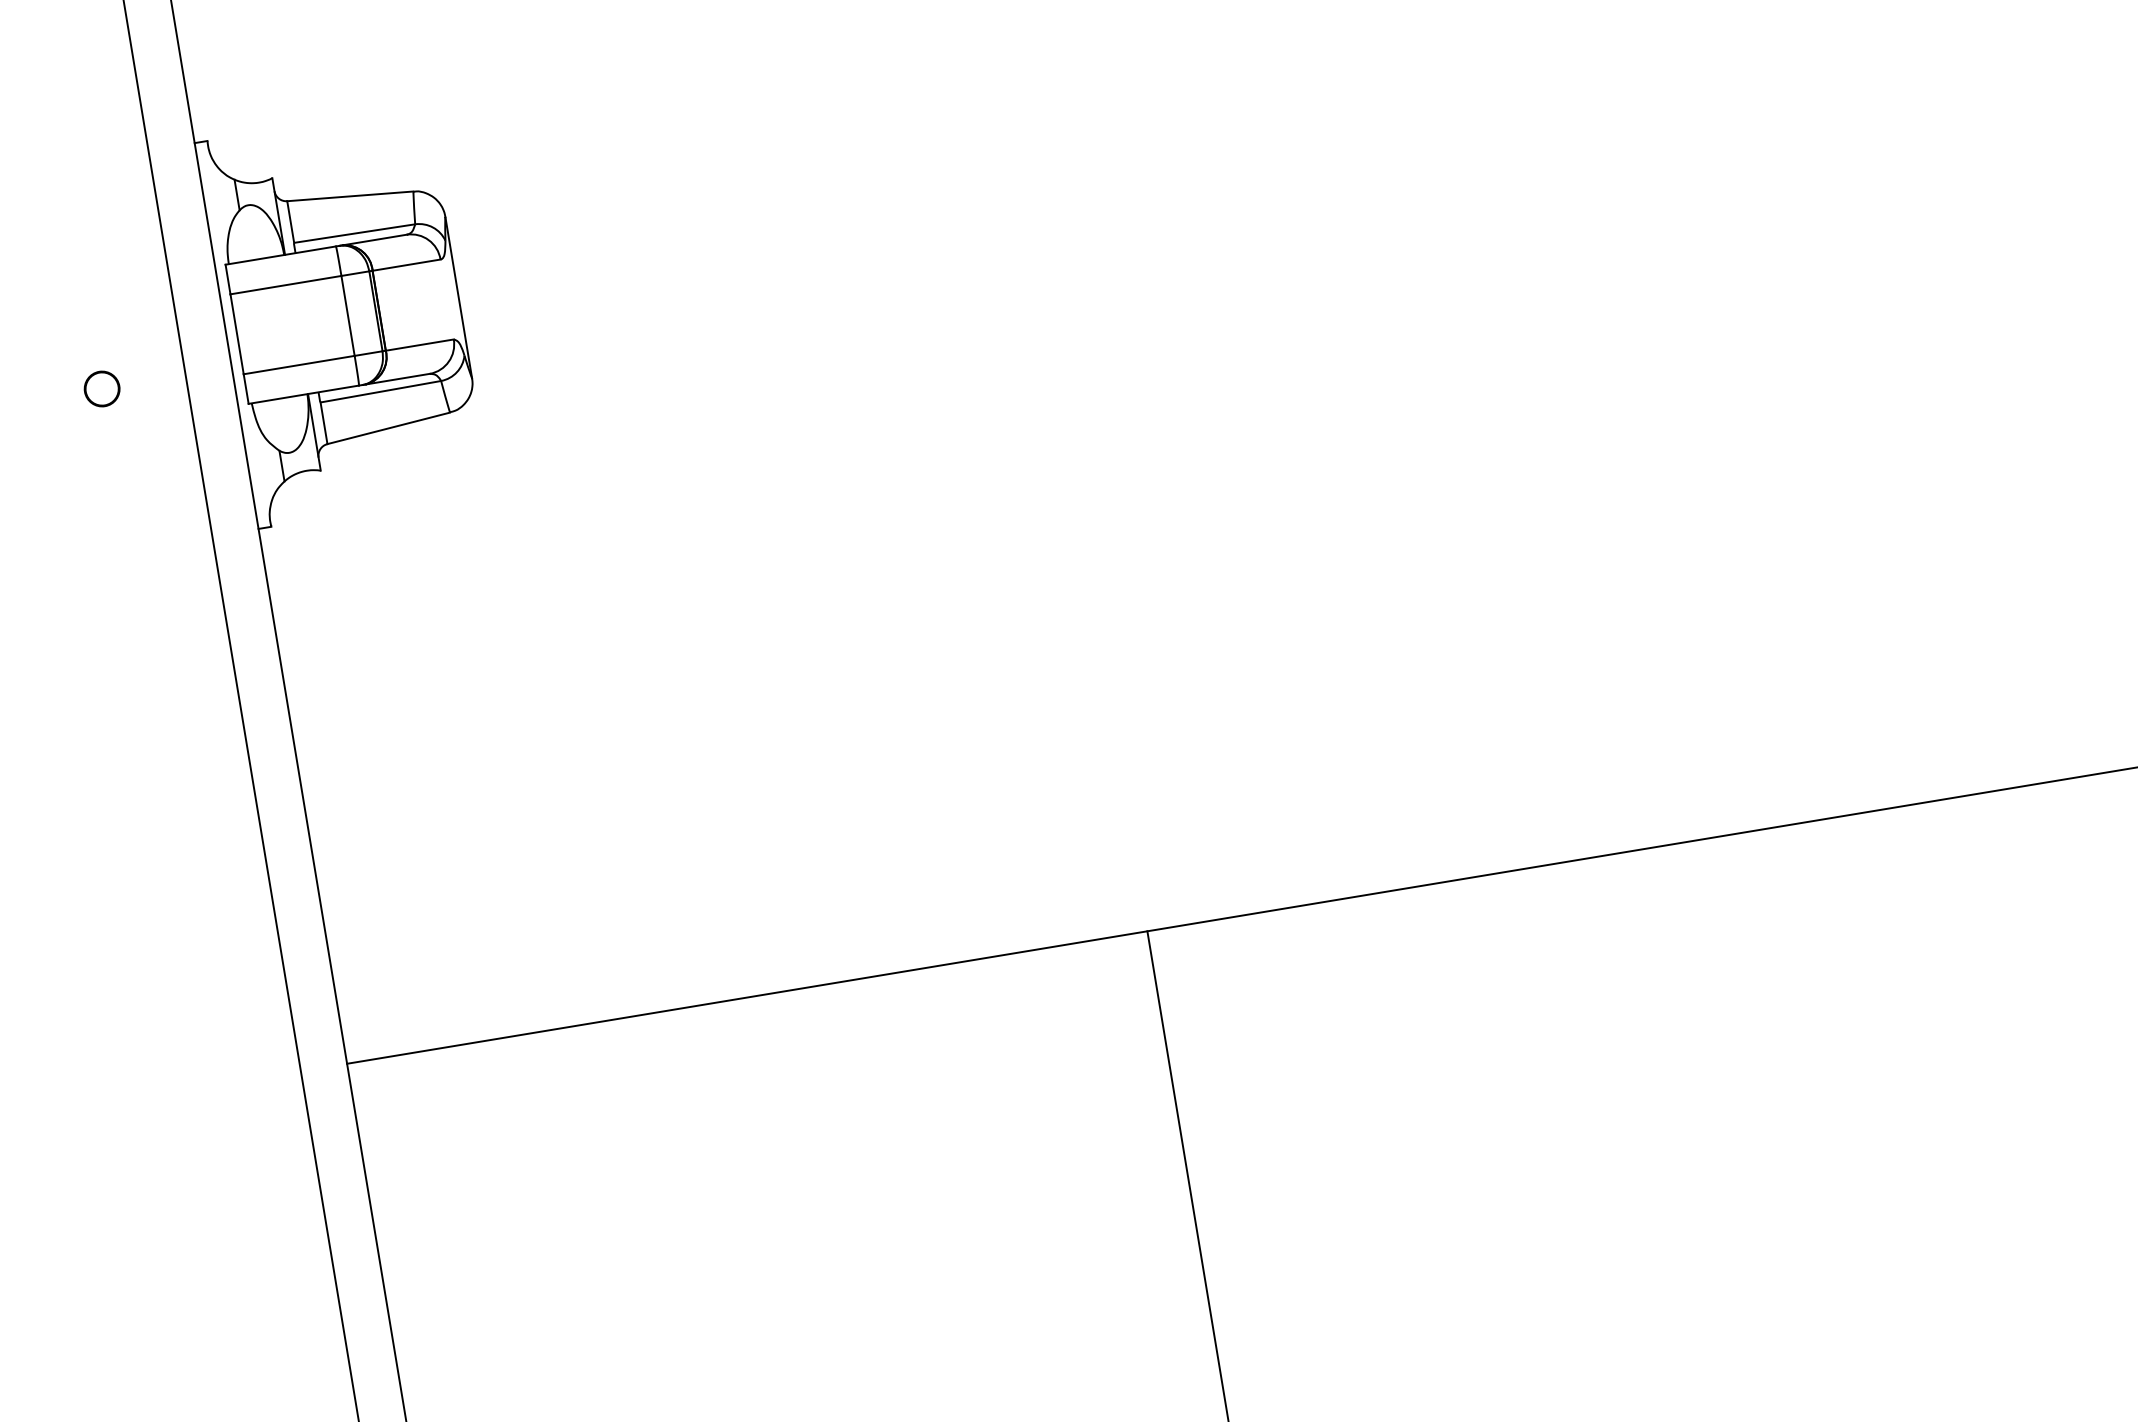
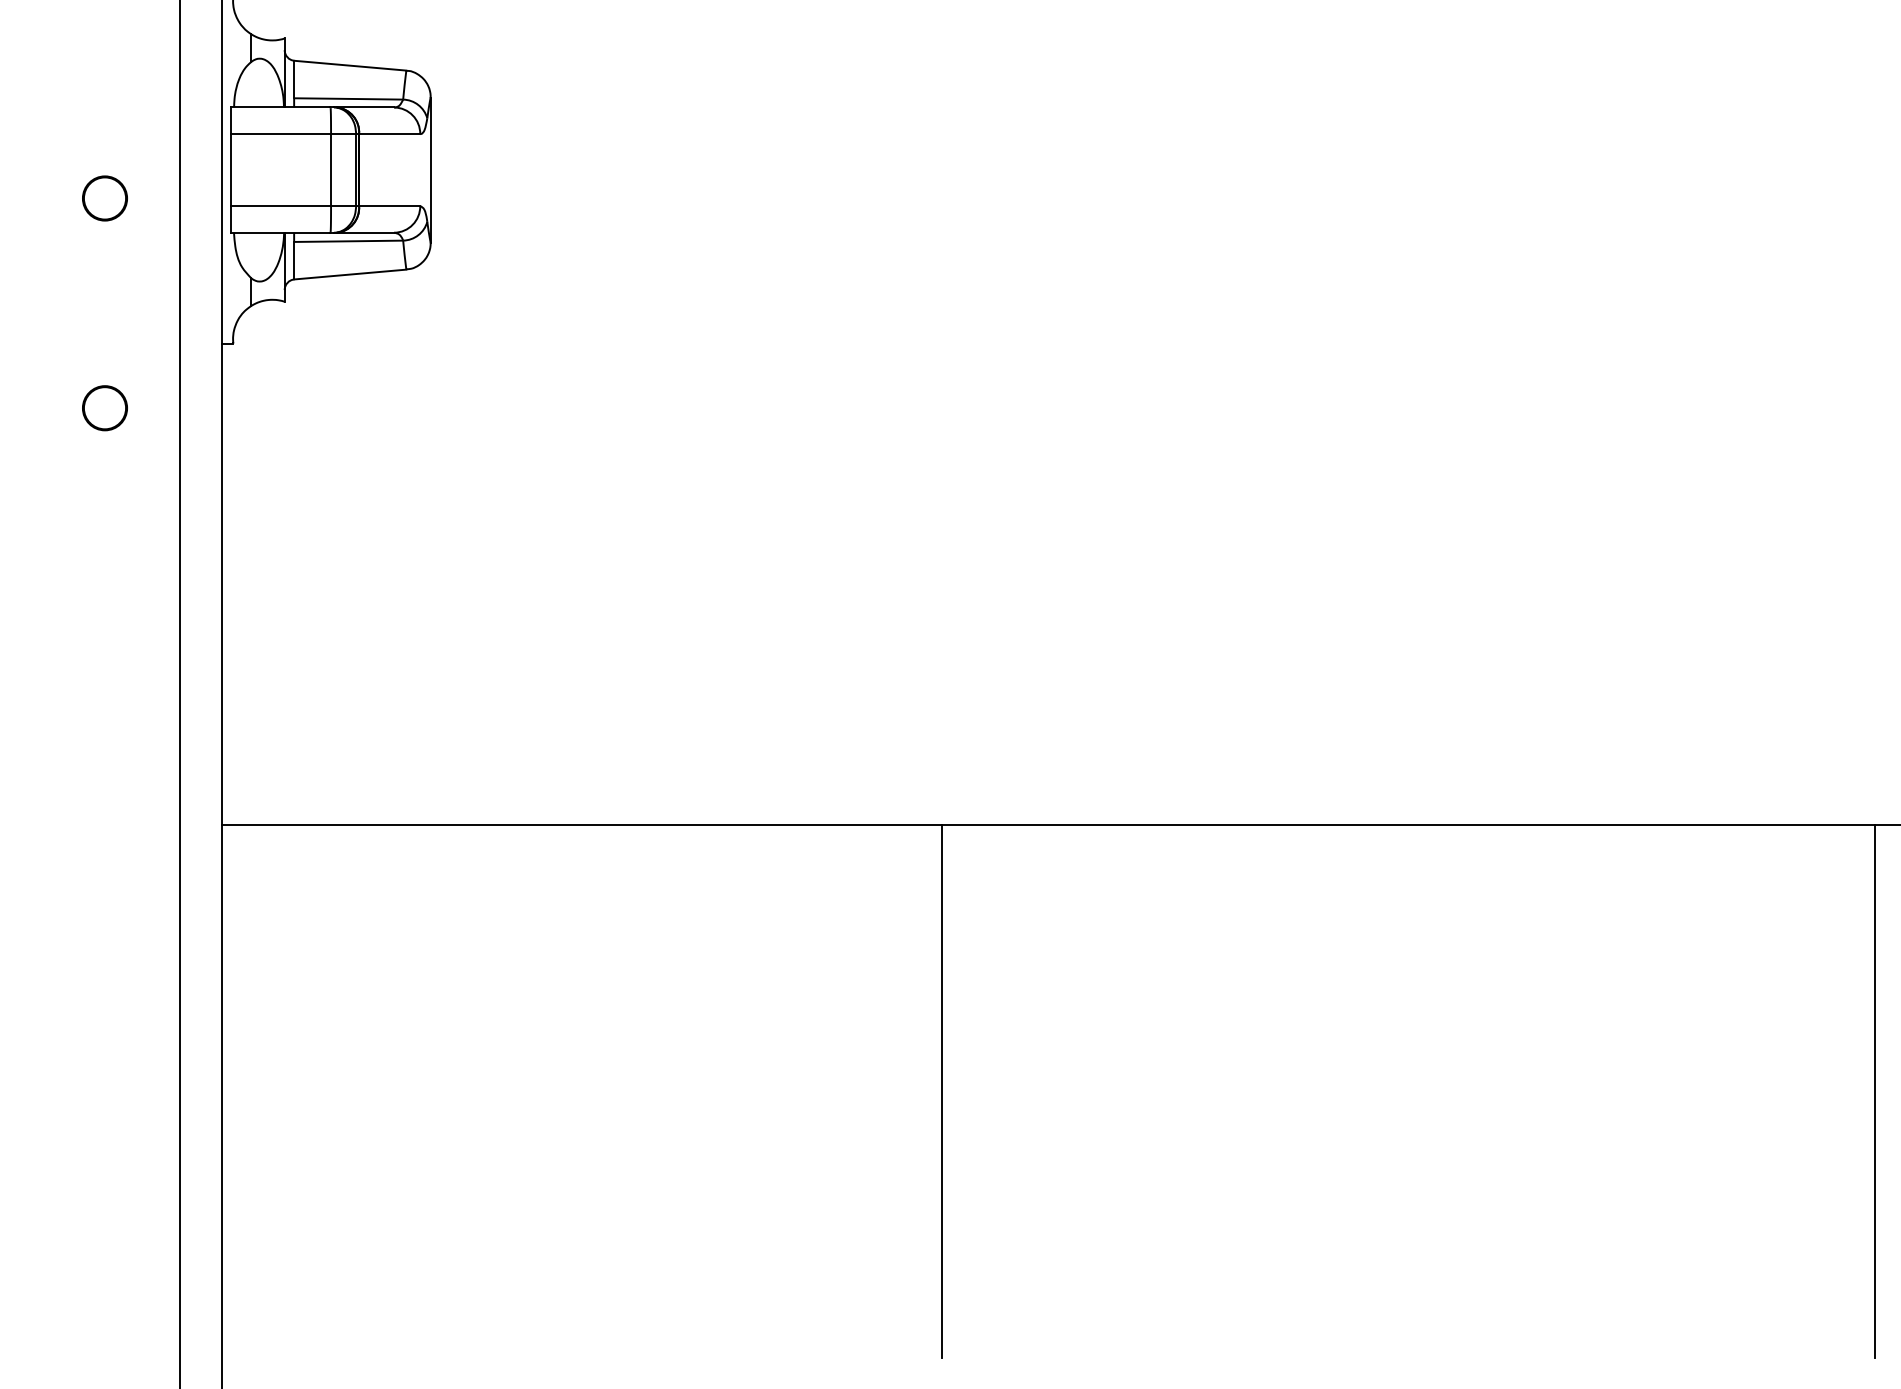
circle: (101, 389) -> (104, 198), size x1.43
circle: (140, 622) -> (104, 408), added

